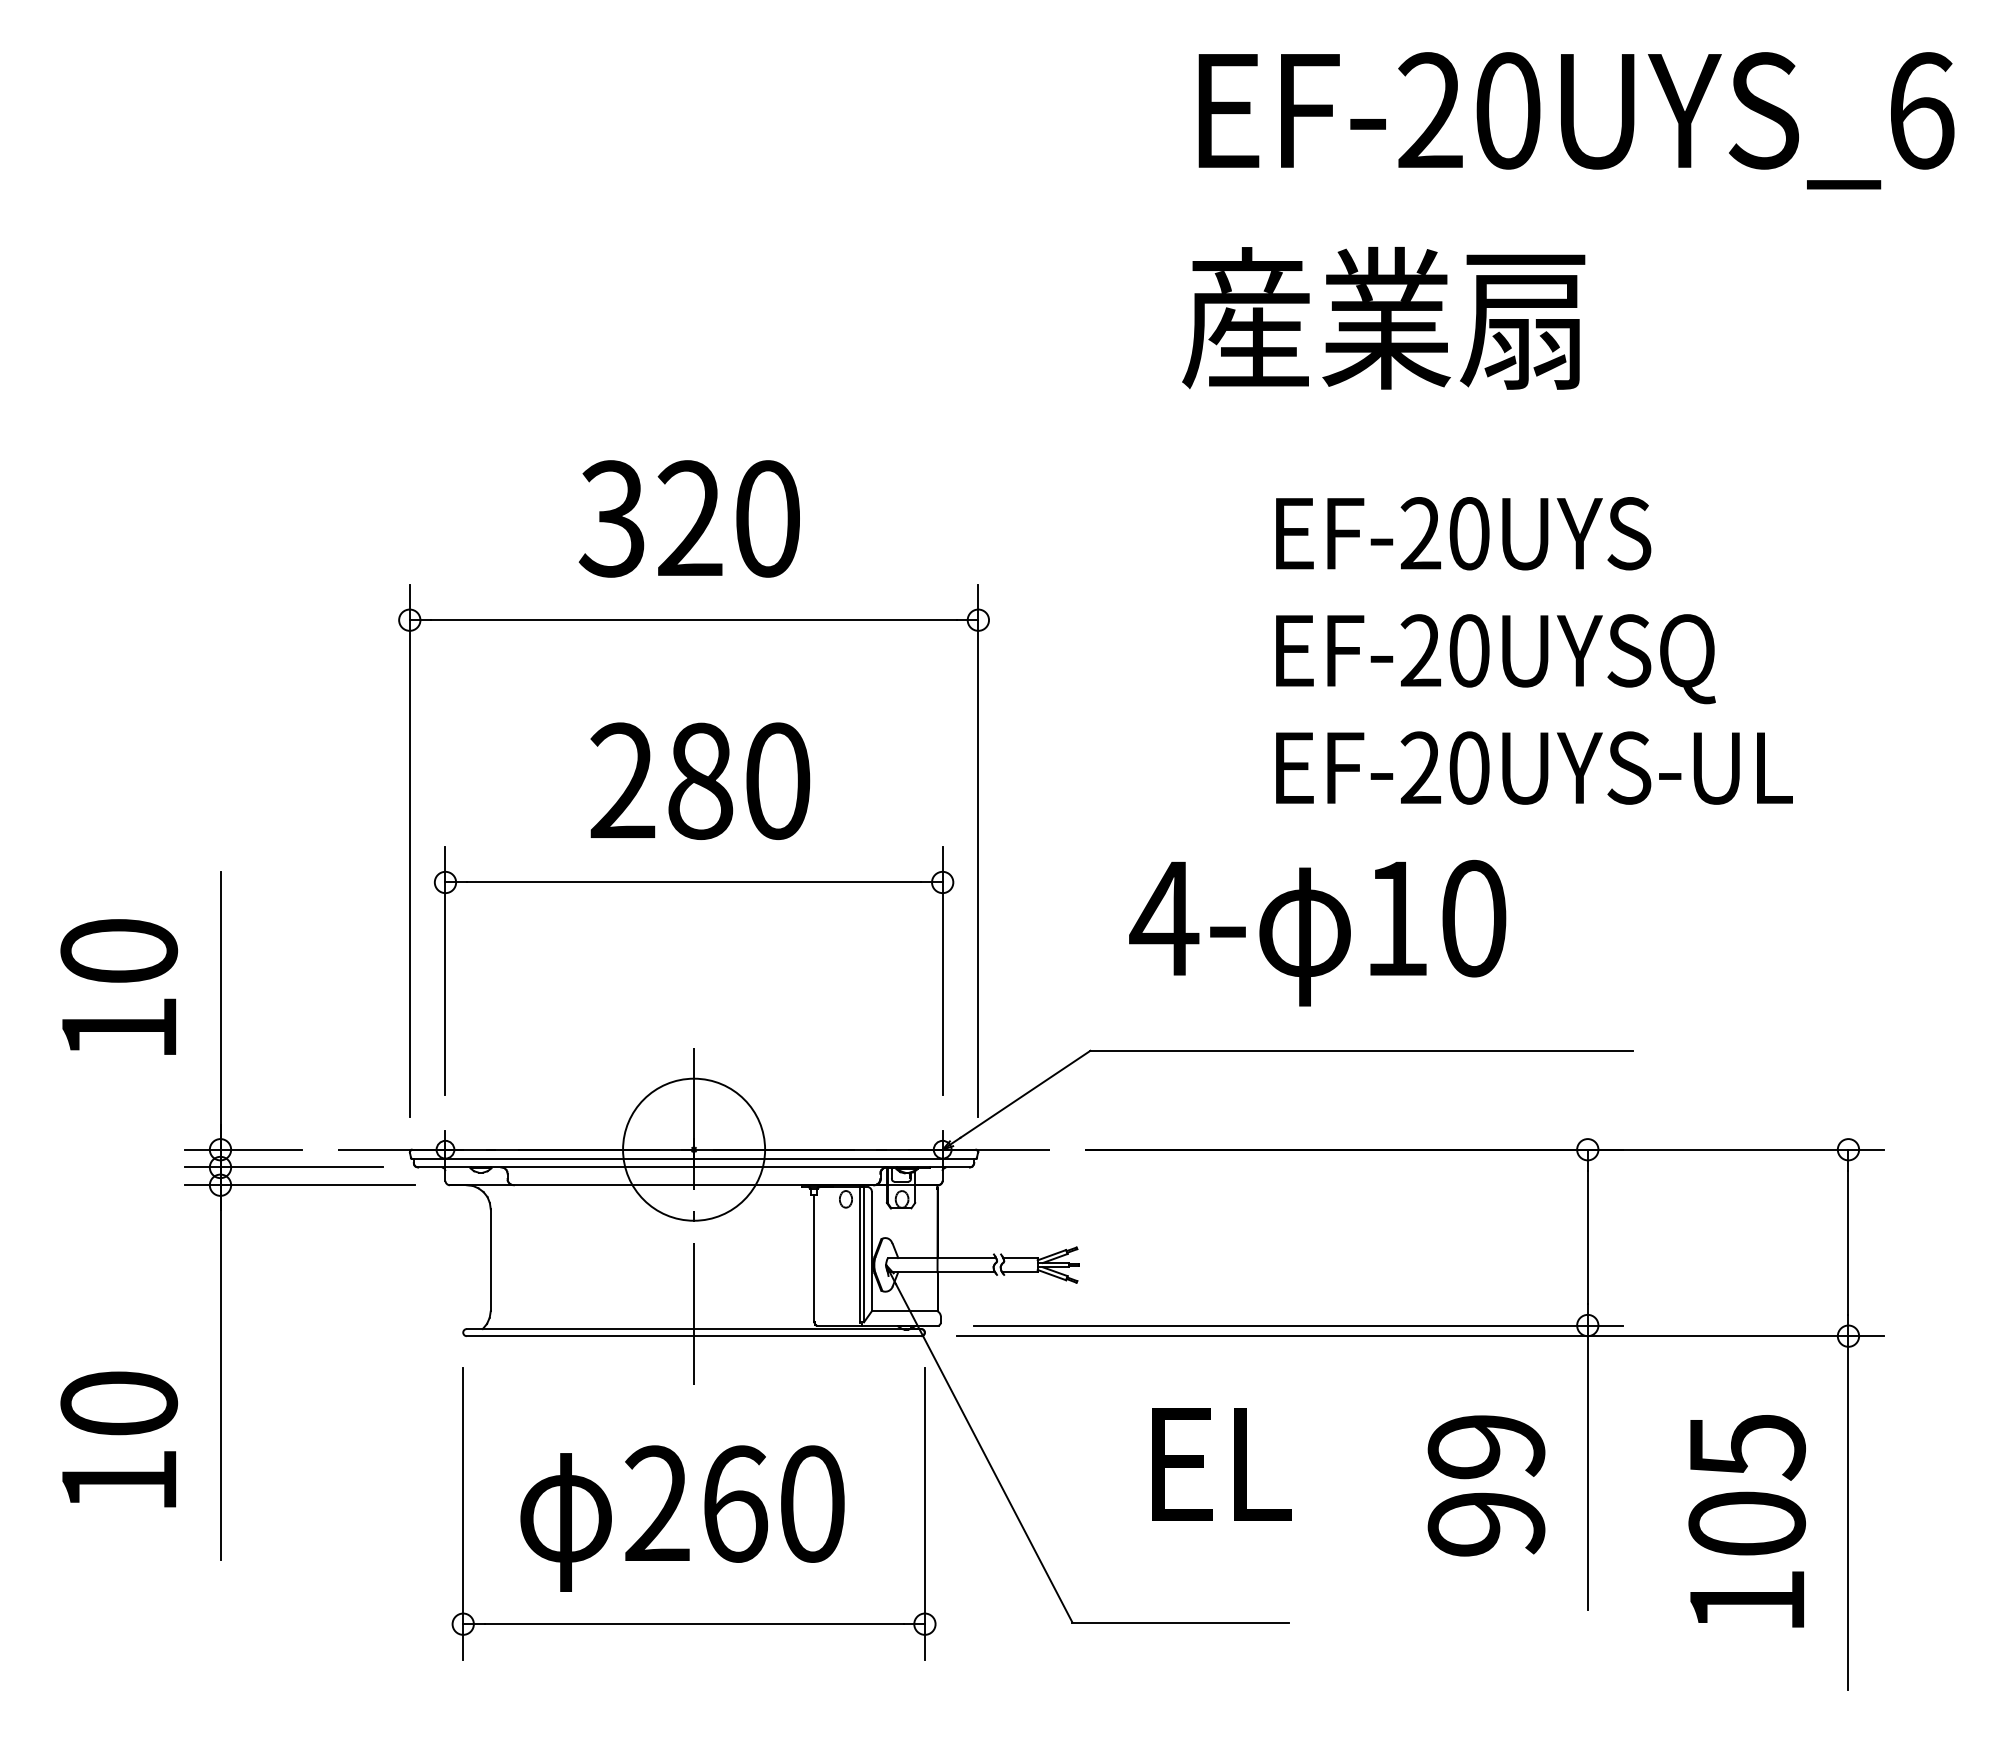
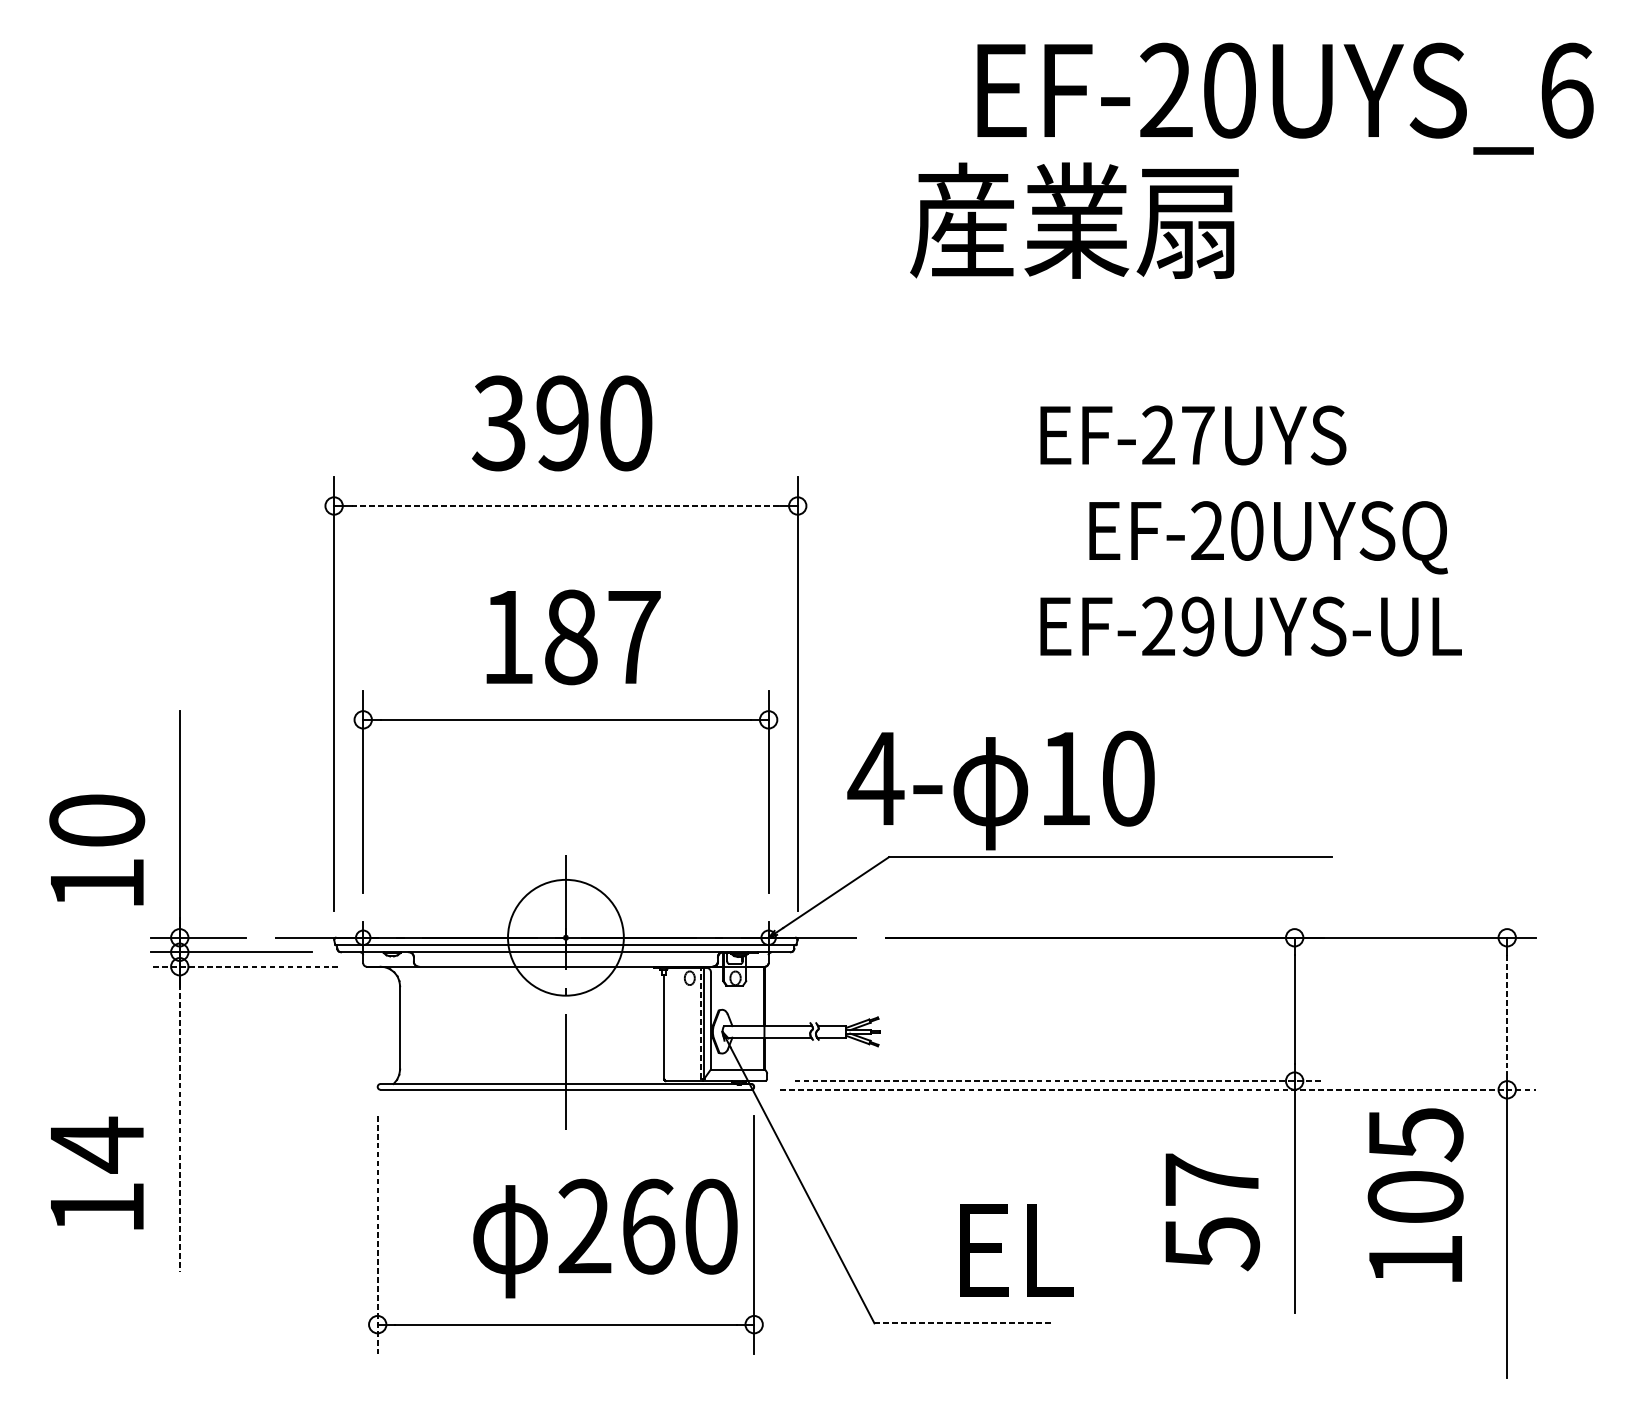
text: (1383, 318) -> (1074, 220), moved
text: (689, 518) -> (562, 423), 320 -> 390
text: (1469, 533) -> (1198, 435), EF-20UYS -> EF-27UYS
line: (694, 620) -> (566, 506), solid -> dashed
text: (1495, 659) -> (1268, 538), moved
text: (1469, 767) -> (1198, 626), EF-20UYS-UL -> EF-29UYS-UL
text: (700, 781) -> (571, 637), 280 -> 187
text: (1317, 932) -> (1000, 790), moved
text: (118, 986) -> (96, 849), moved
line: (299, 1185) -> (244, 966), solid -> dashed
line: (1848, 1242) -> (1507, 1013), solid -> dashed
line: (859, 1254) -> (700, 1023), solid -> dashed
line: (1299, 1325) -> (1059, 1081), solid -> dashed
line: (1420, 1336) -> (1158, 1090), solid -> dashed
line: (220, 1383) -> (179, 1128), solid -> dashed
text: (119, 1404) -> (97, 1145), 10 -> 14
text: (1221, 1464) -> (1016, 1250), moved
text: (1486, 1486) -> (1212, 1212), 99 -> 57
line: (463, 1513) -> (377, 1234), solid -> dashed
text: (682, 1518) -> (605, 1238), moved
text: (1746, 1521) -> (1415, 1195), moved
line: (1181, 1622) -> (963, 1323), solid -> dashed

